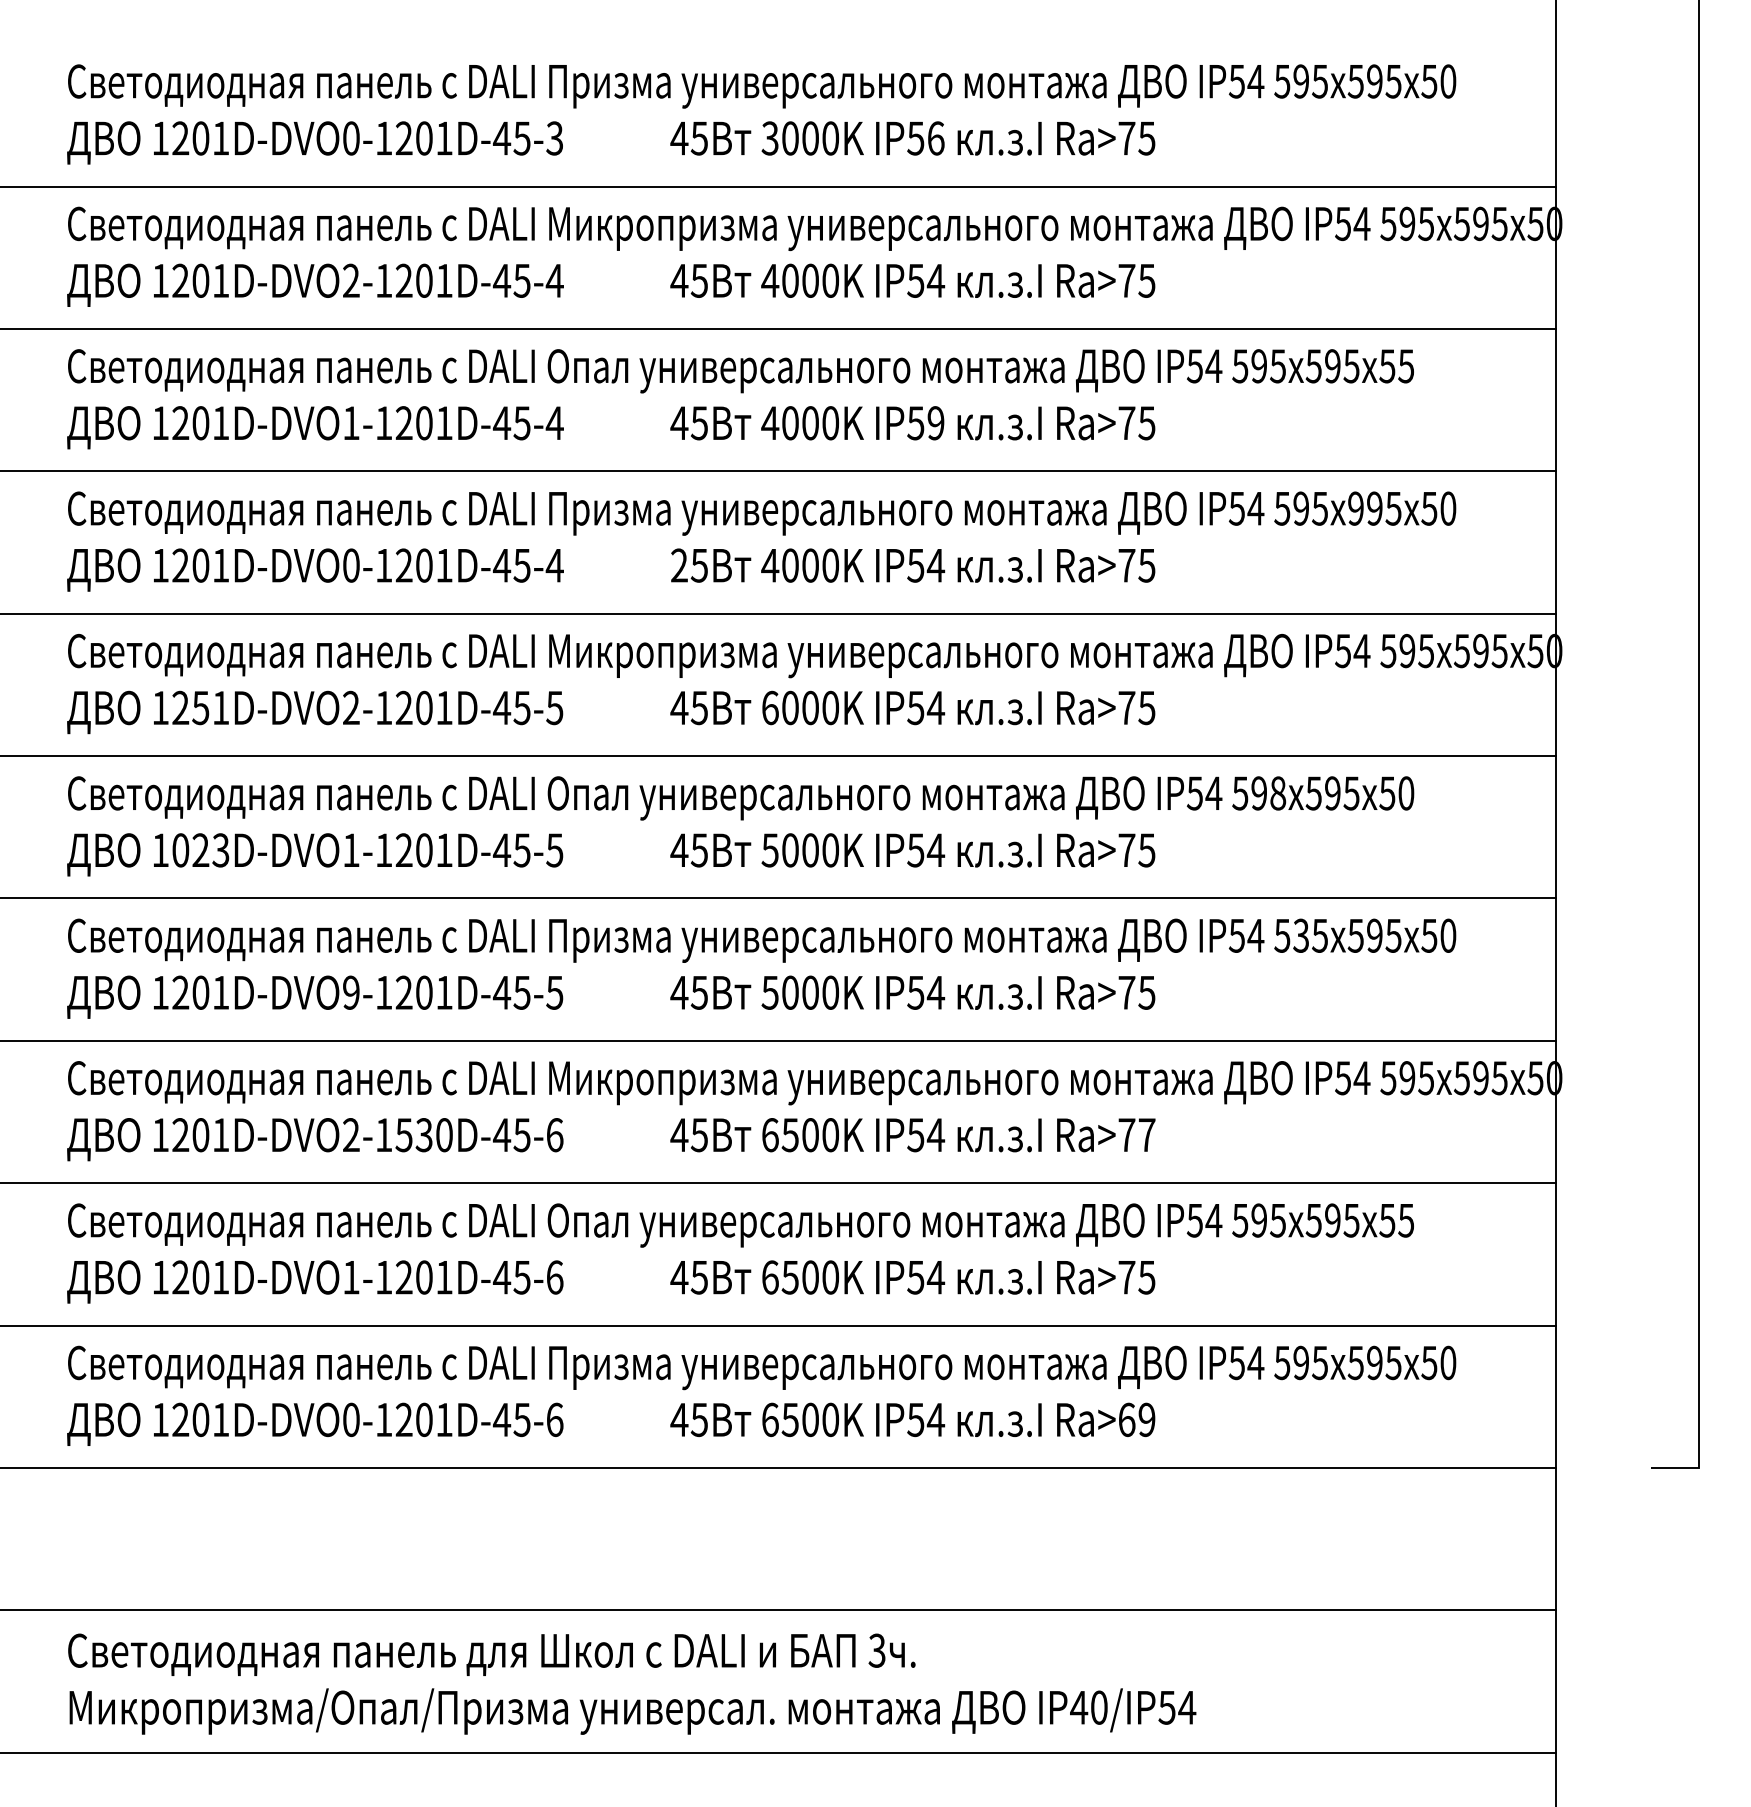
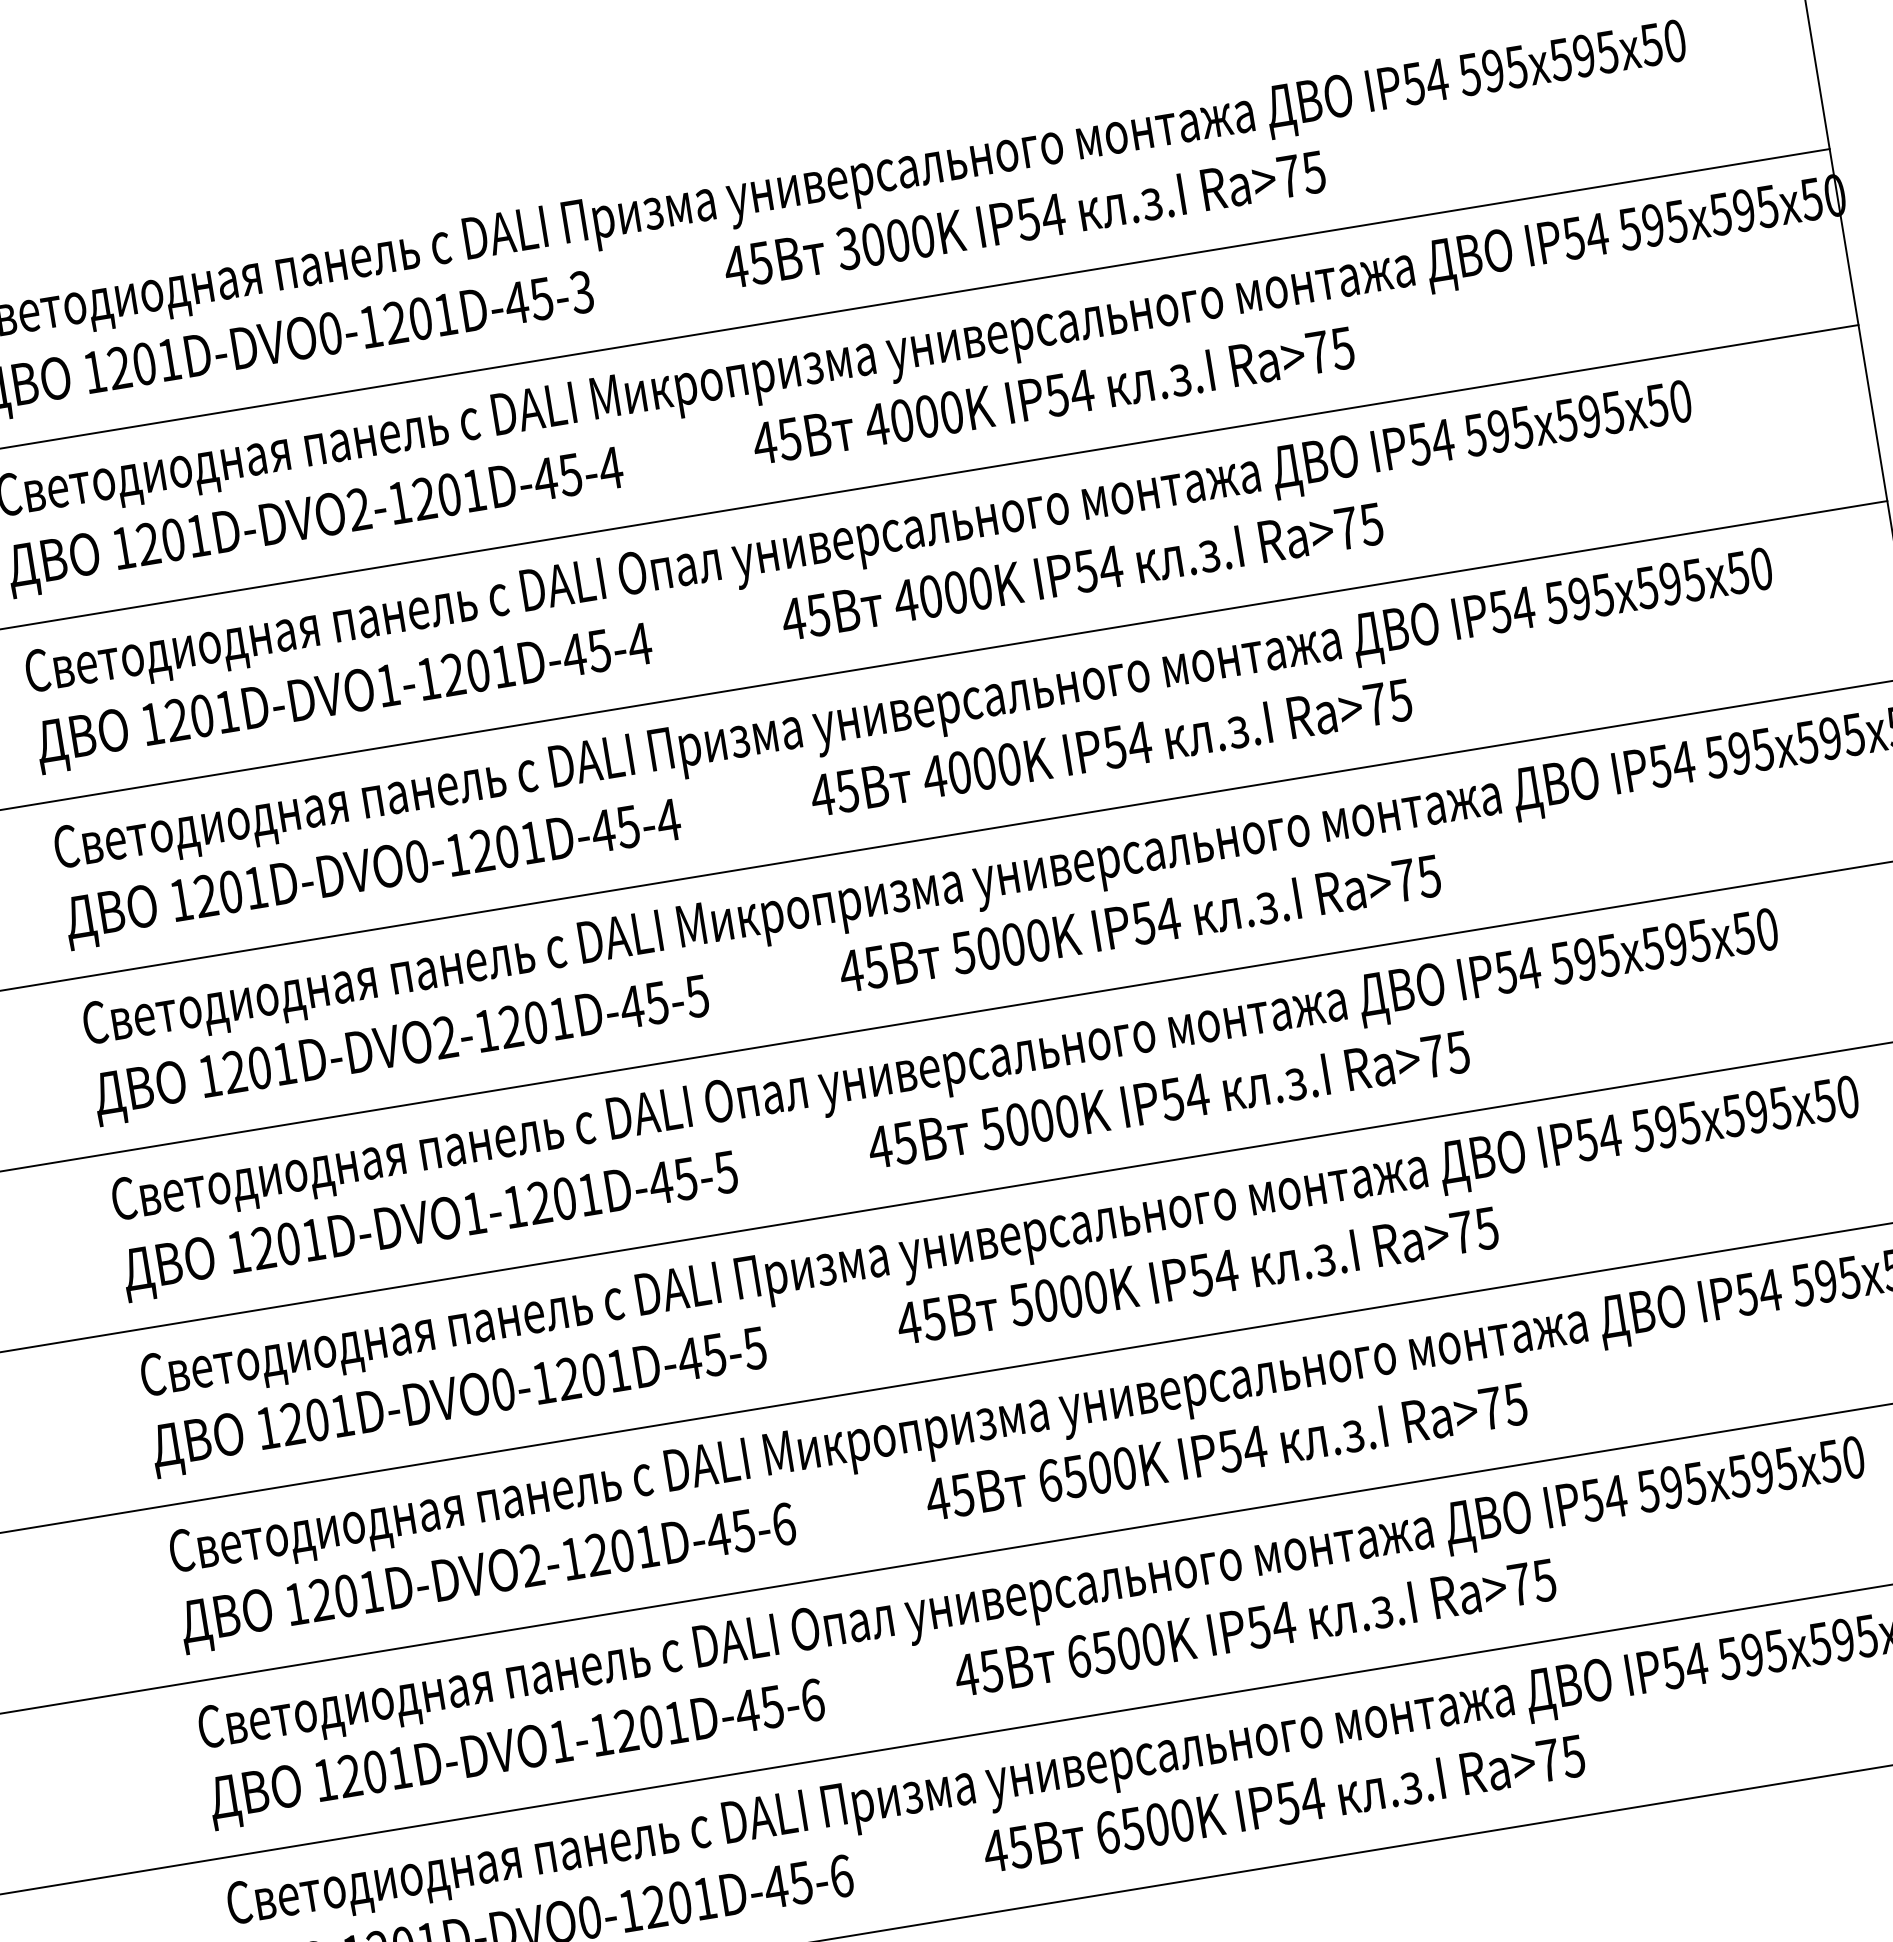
text: (935, 138) -> (1052, 215), IP56 -> IP54
text: (1406, 366) -> (1680, 401), 55 -> 50
text: (935, 423) -> (1110, 567), IP59 -> IP54
text: (1355, 508) -> (1646, 587), 995 -> 595
text: (679, 565) -> (822, 794), 25 -> 45
text: (200, 707) -> (259, 1067), 1251D-DVO2-1201D-45-5 -> 1201D-DVO2-1201D-45-5
text: (769, 707) -> (962, 952), 6000K -> 5000K
text: (1278, 793) -> (1609, 955), 598 -> 595
text: (200, 850) -> (288, 1244), 1023D-DVO1-1201D-45-5 -> 1201D-DVO1-1201D-45-5
text: (1300, 935) -> (1665, 1126), 535 -> 595
text: (351, 992) -> (503, 1389), 1201D-DVO9-1201D-45-5 -> 1201D-DVO0-1201D-45-5
text: (423, 1135) -> (621, 1551), 1201D-DVO2-1530D-45-6 -> 1201D-DVO2-1201D-45-6
text: (1146, 1135) -> (1515, 1405), Ra>77 -> Ra>75
text: (1406, 1220) -> (1853, 1457), 55 -> 50
text: (1136, 1419) -> (1560, 1758), Ra>69 -> Ra>75

